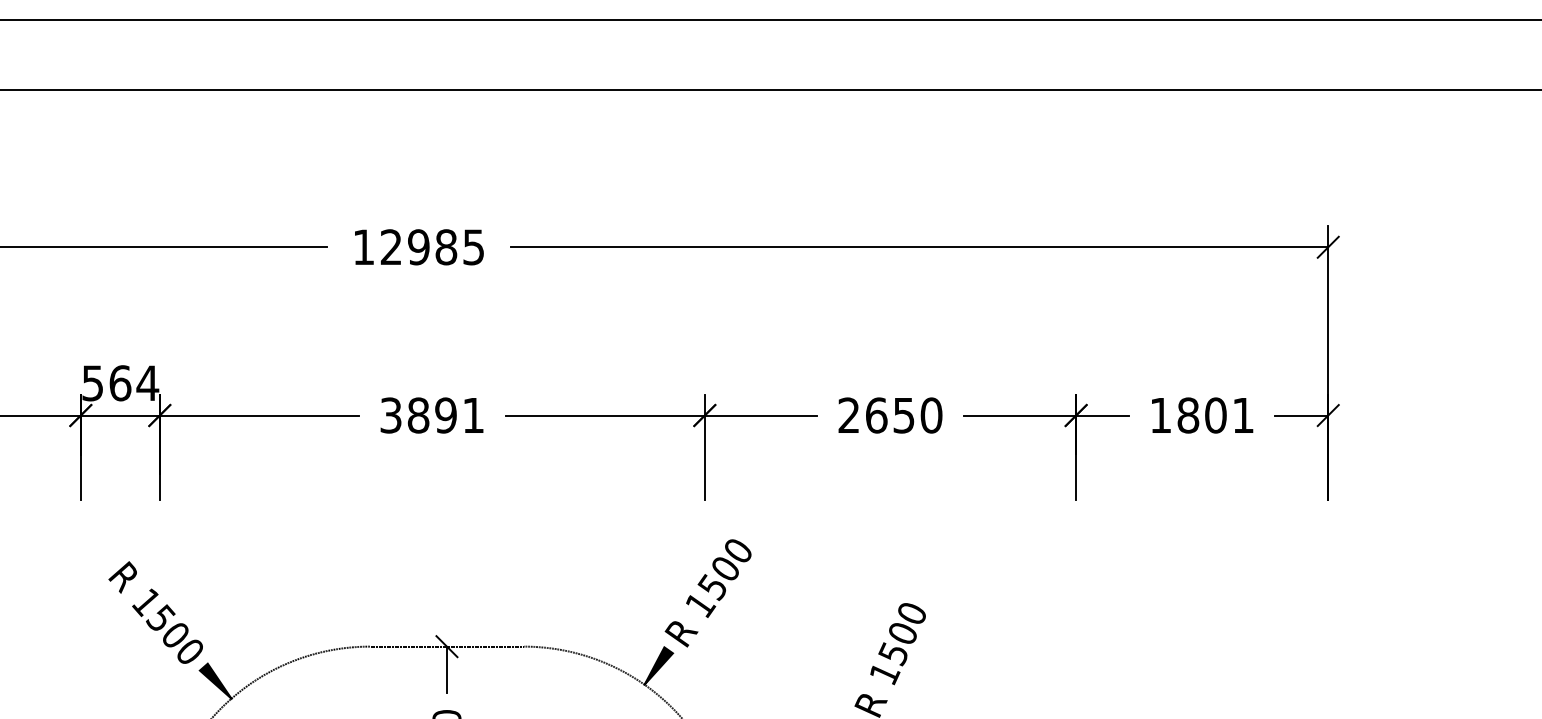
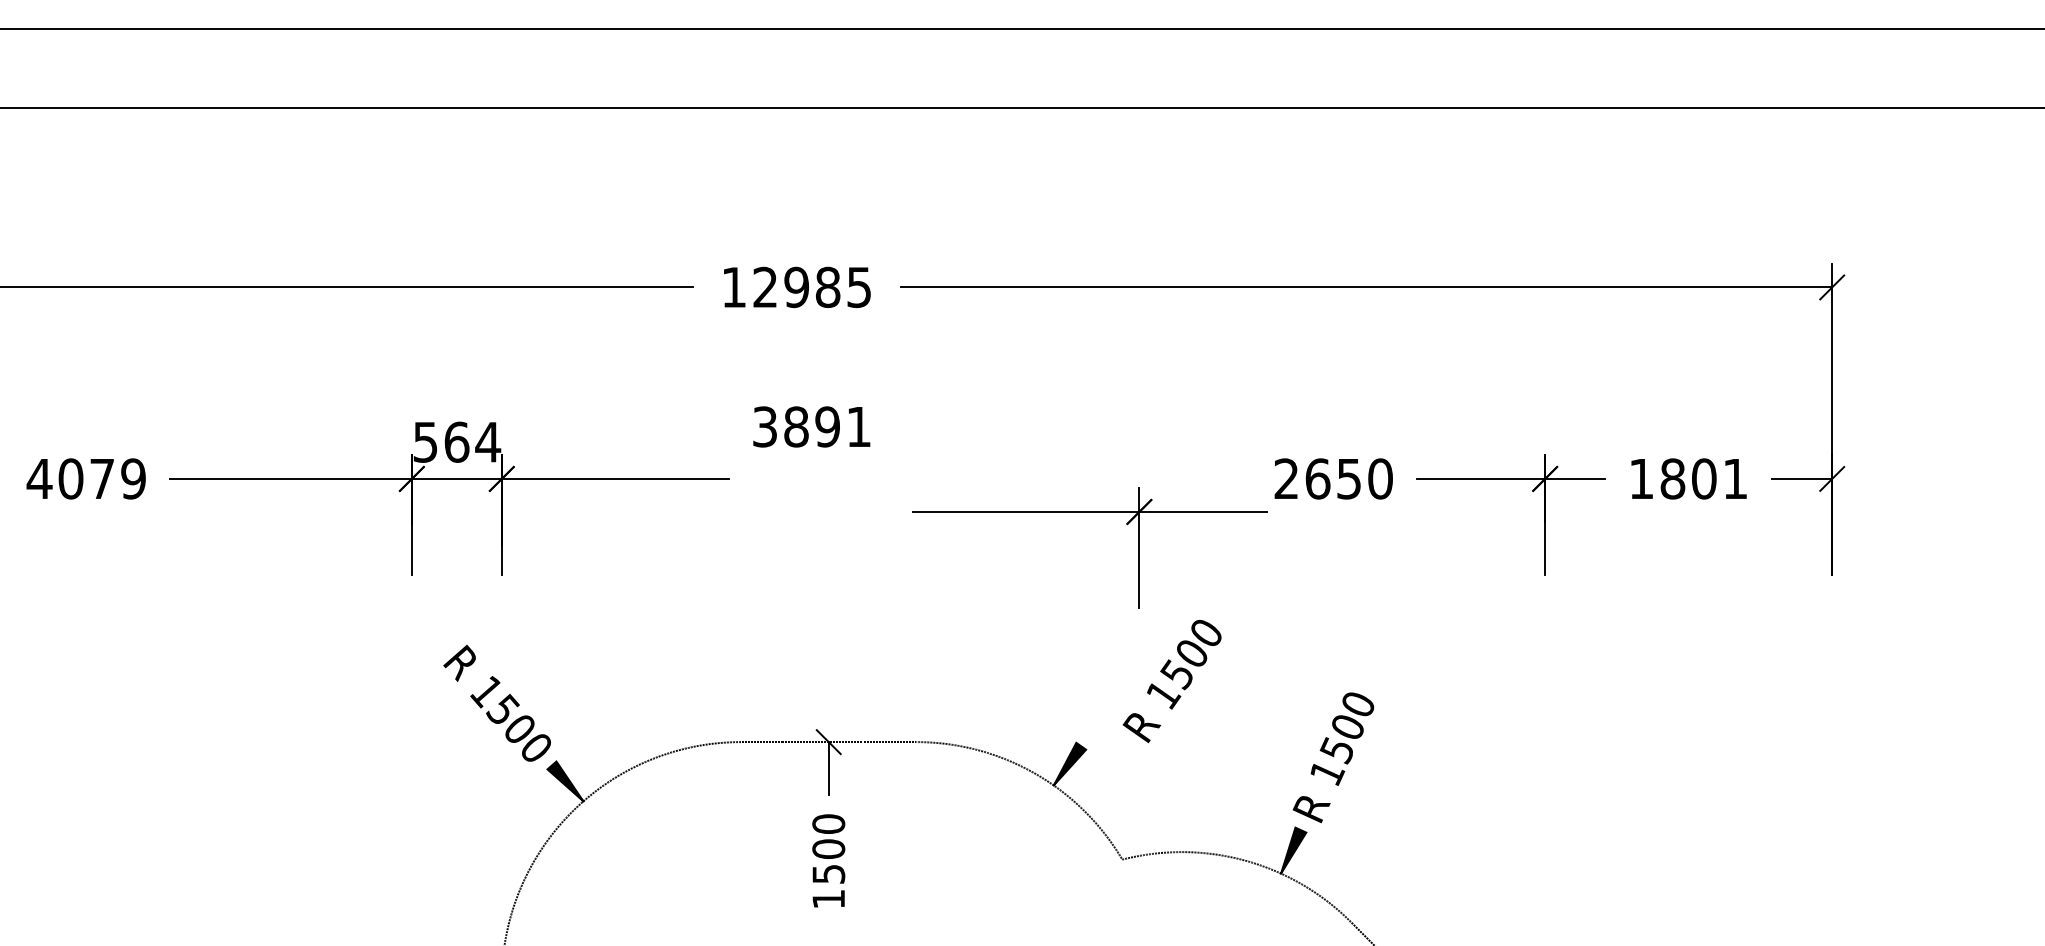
text: (431, 415) -> (811, 426), moved
part: (661, 416) -> (1089, 512), moved
text: (707, 593) -> (1171, 681), moved

